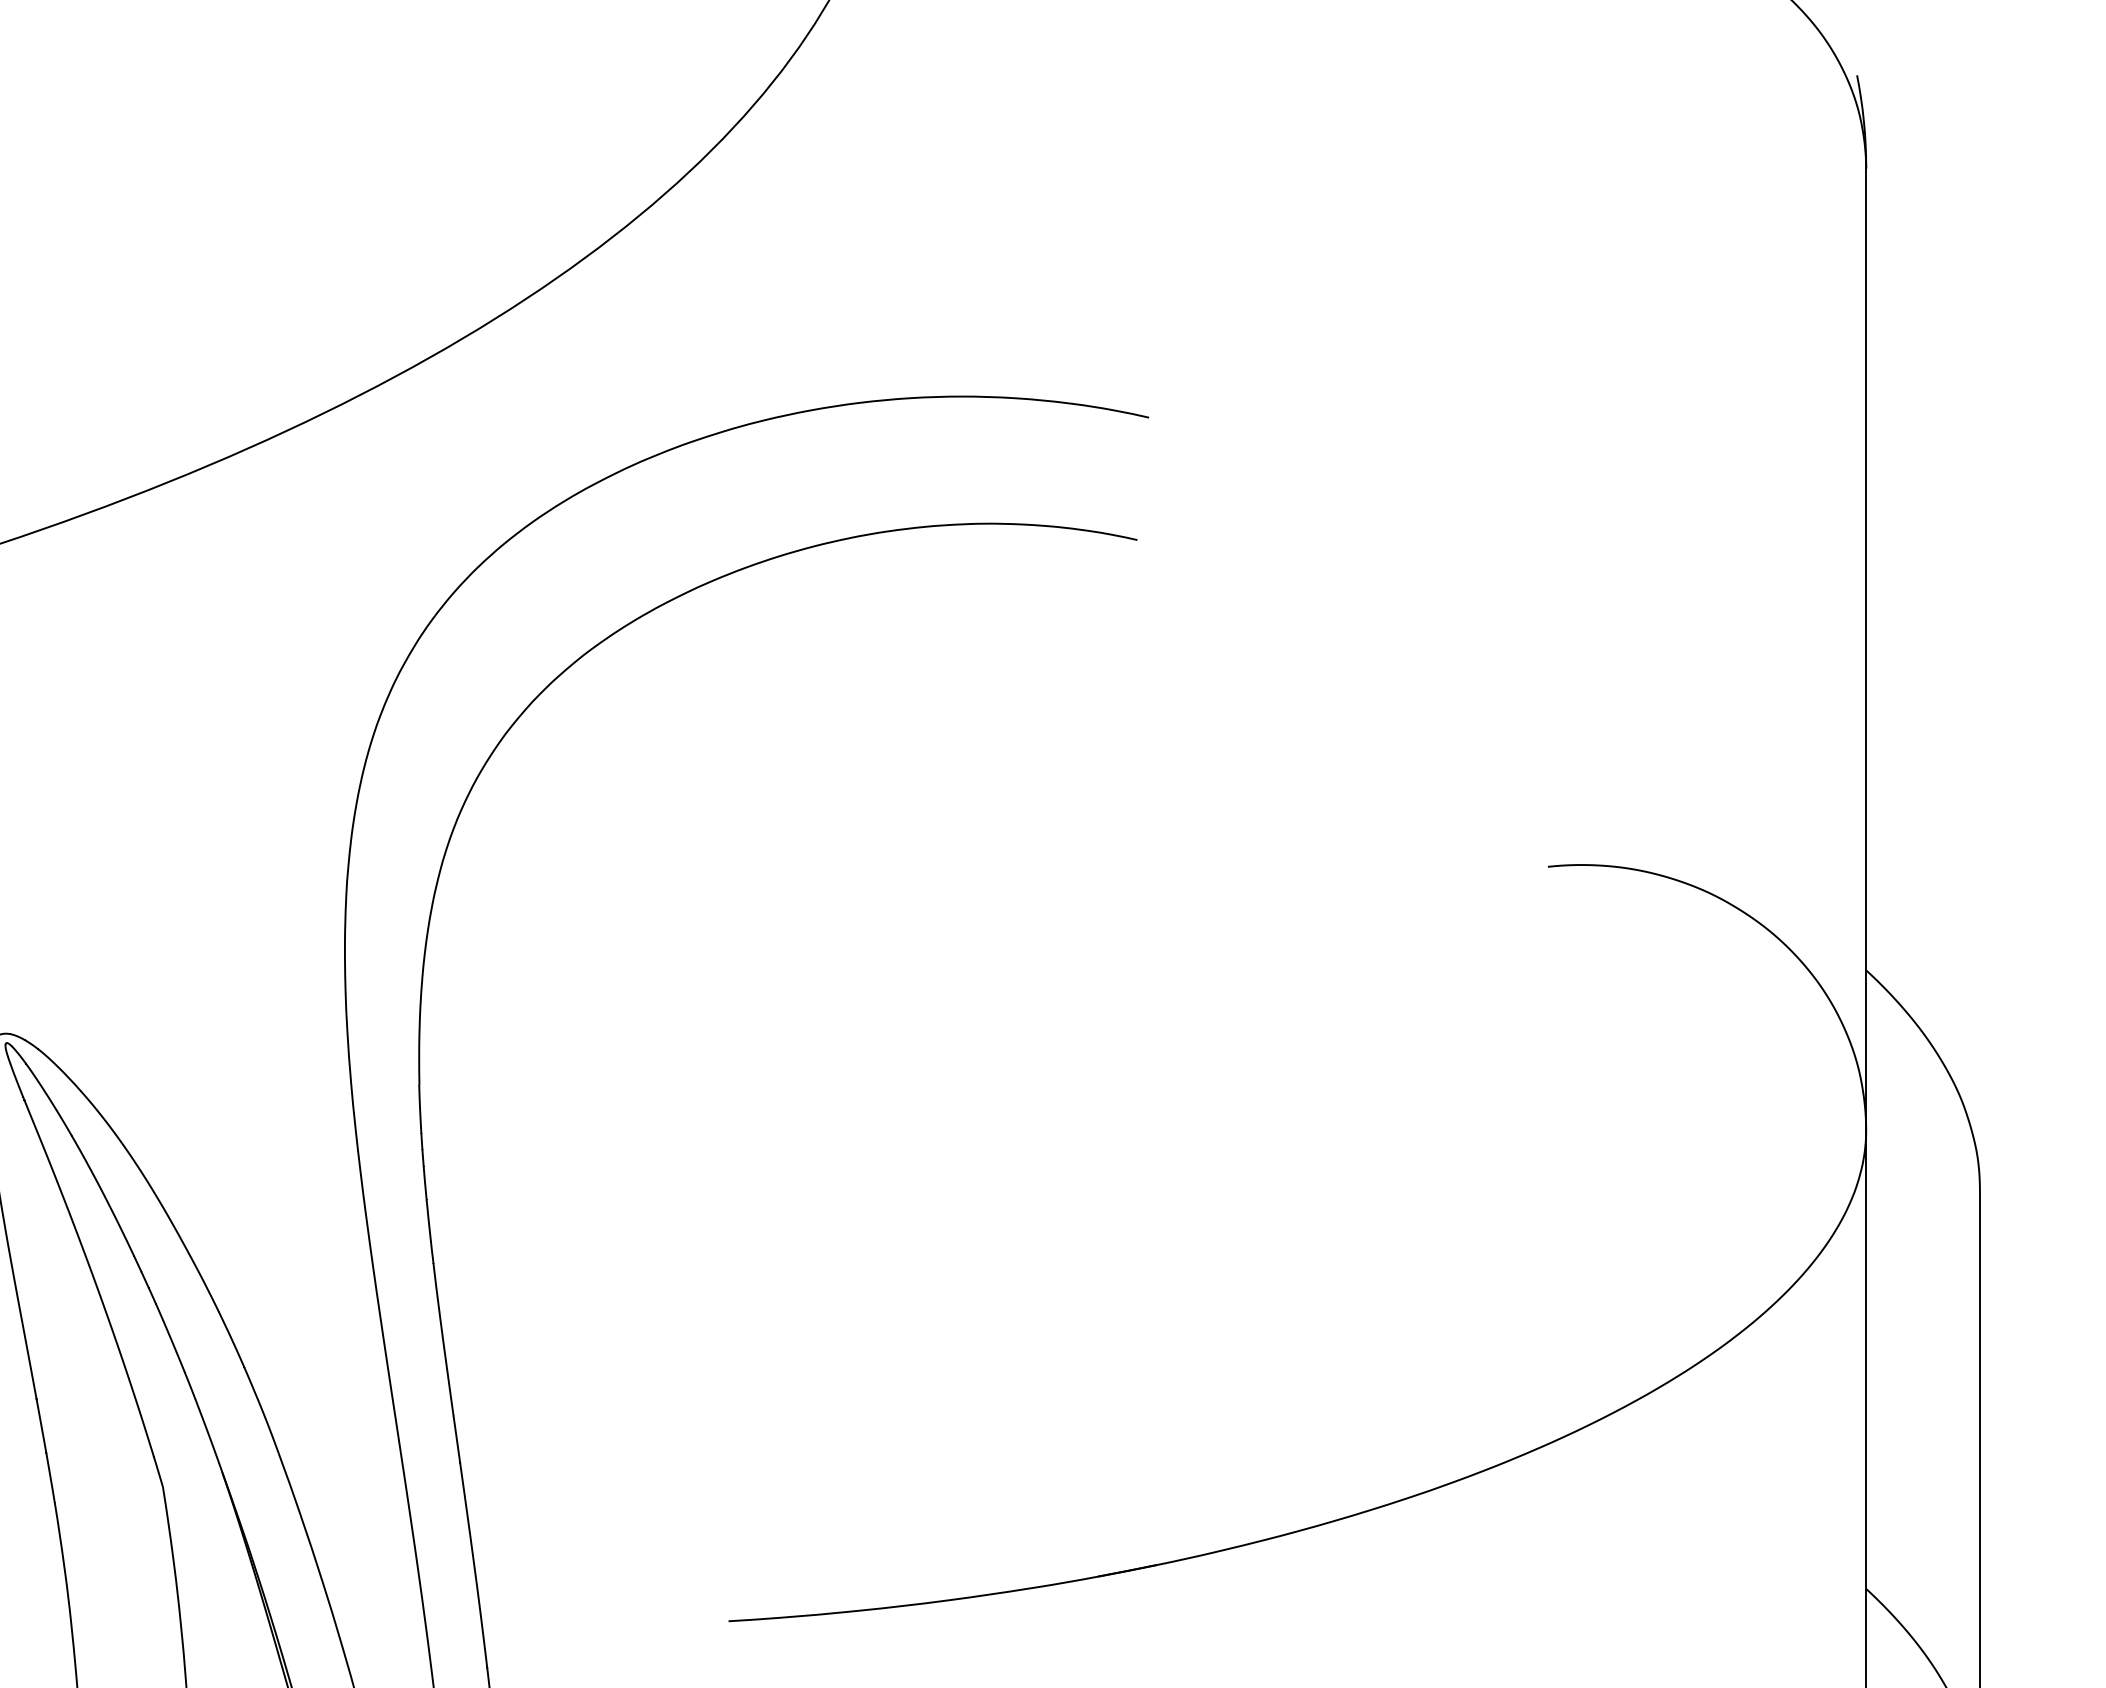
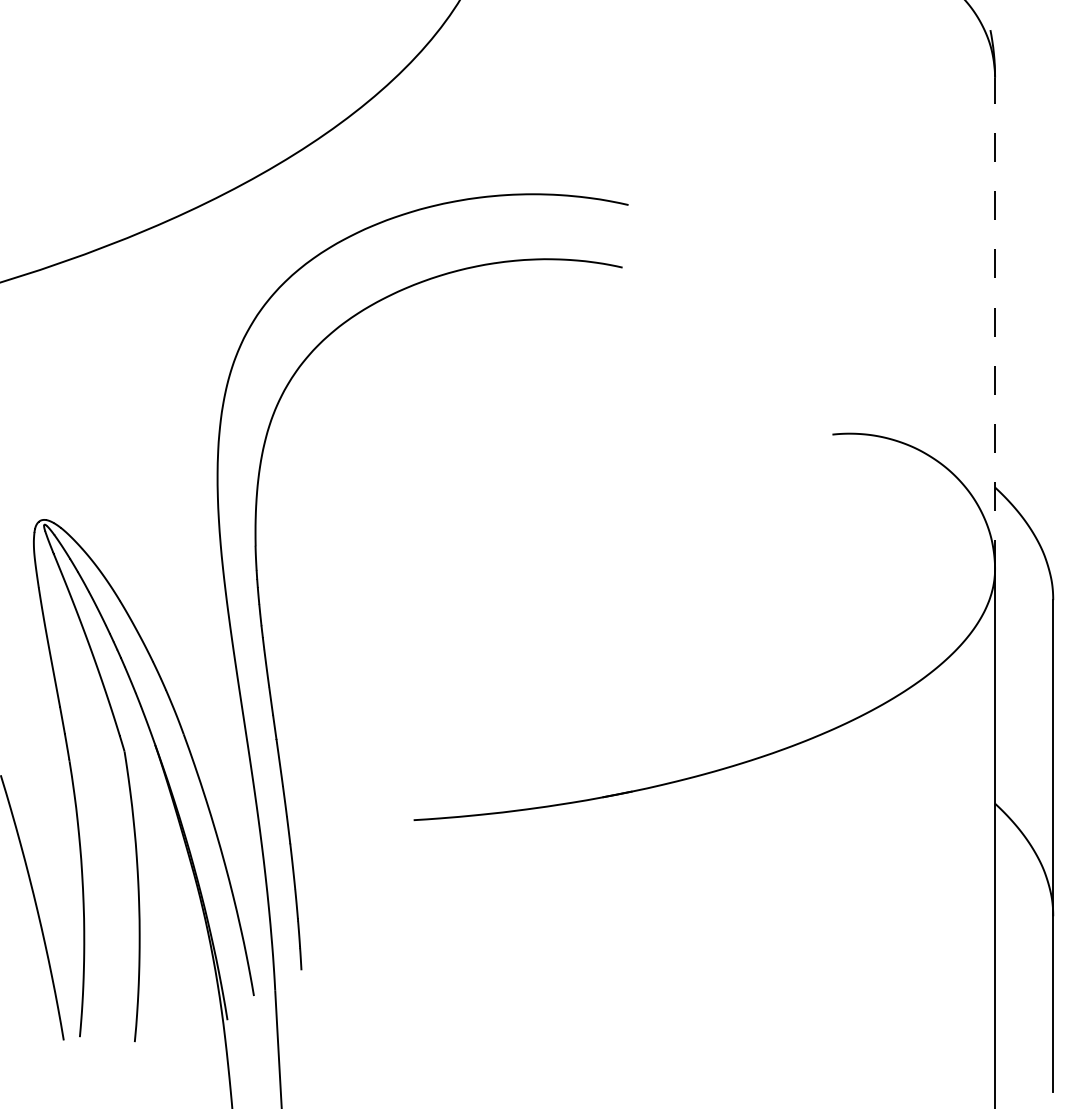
line: (1867, 649) -> (995, 323), solid -> dashed

